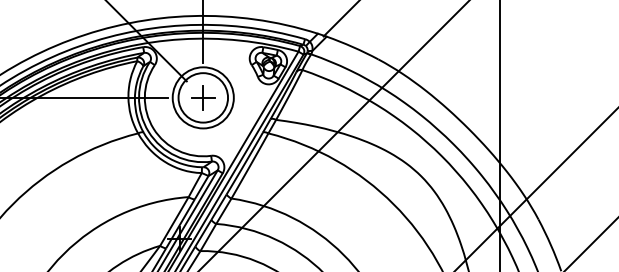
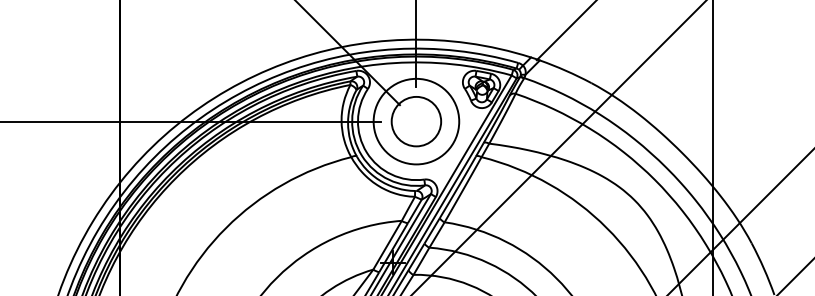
circle: (203, 97) -> (416, 121), size x1.4
part: (203, 97) -> (416, 121), removed

